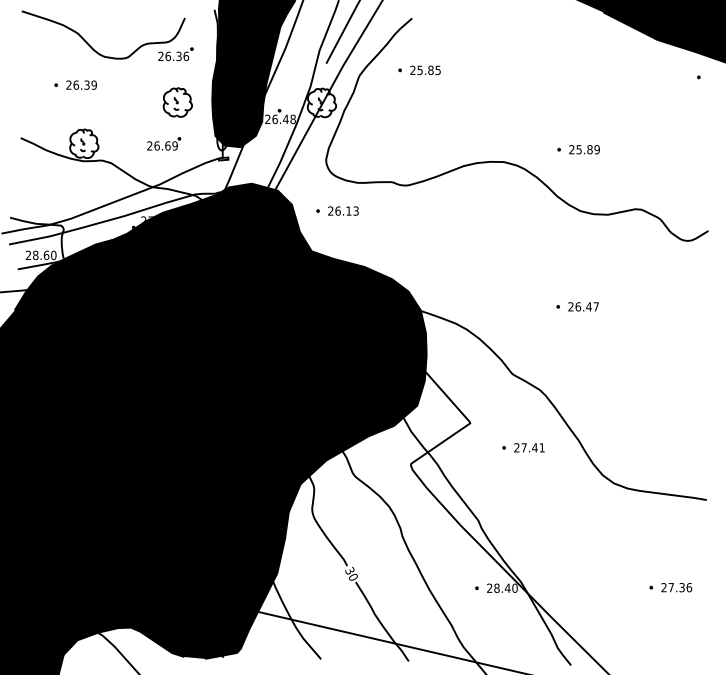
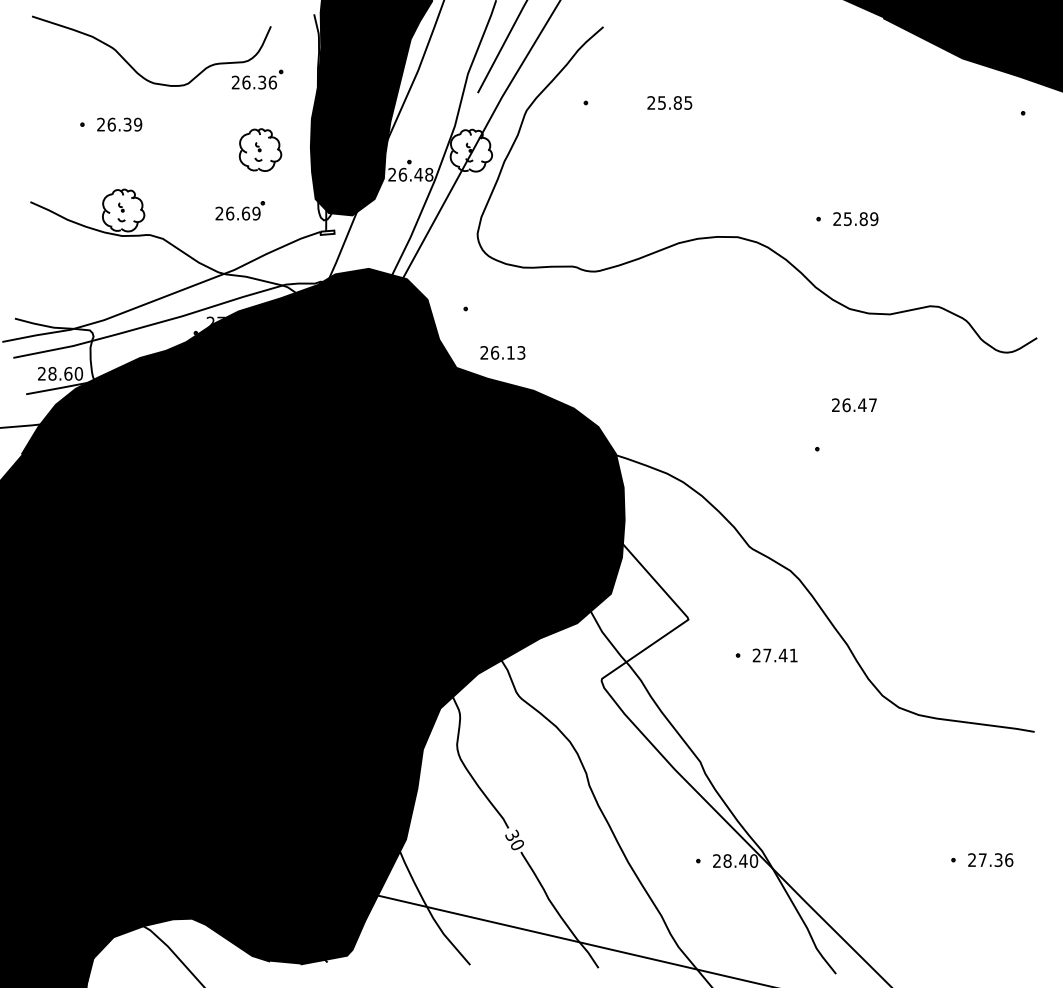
text: (425, 70) -> (669, 103), moved
text: (343, 210) -> (502, 352), moved
text: (583, 306) -> (854, 404), moved

